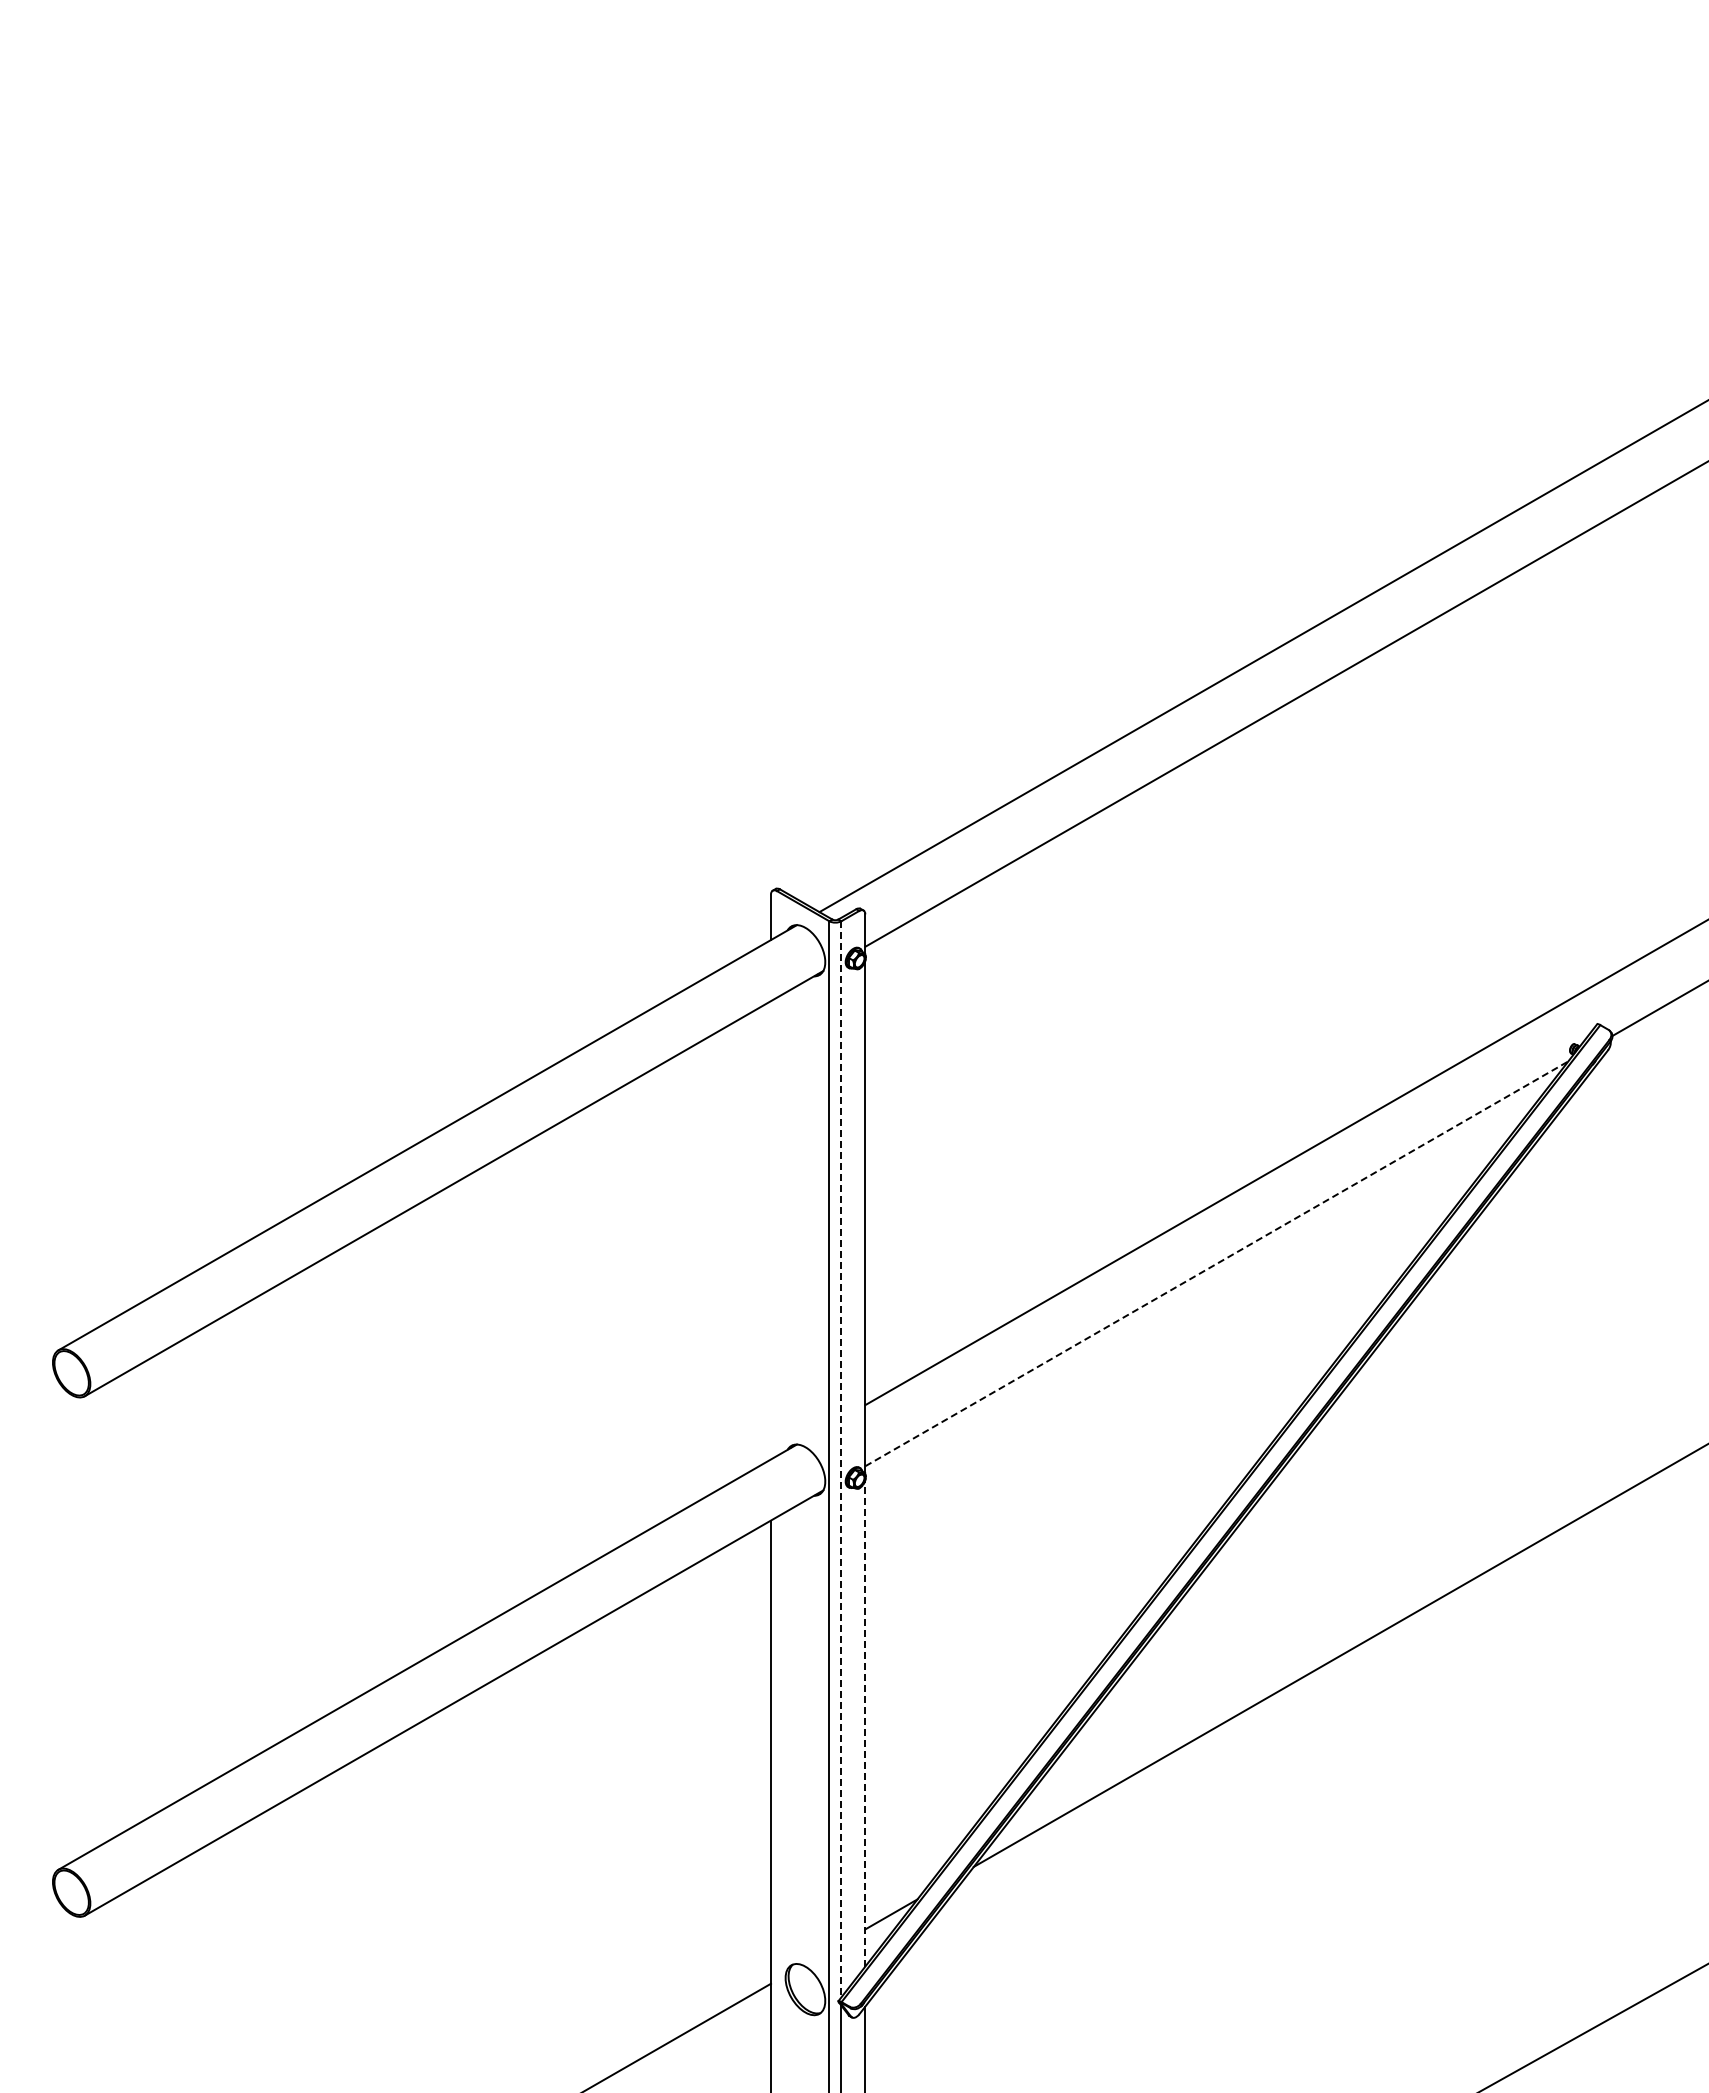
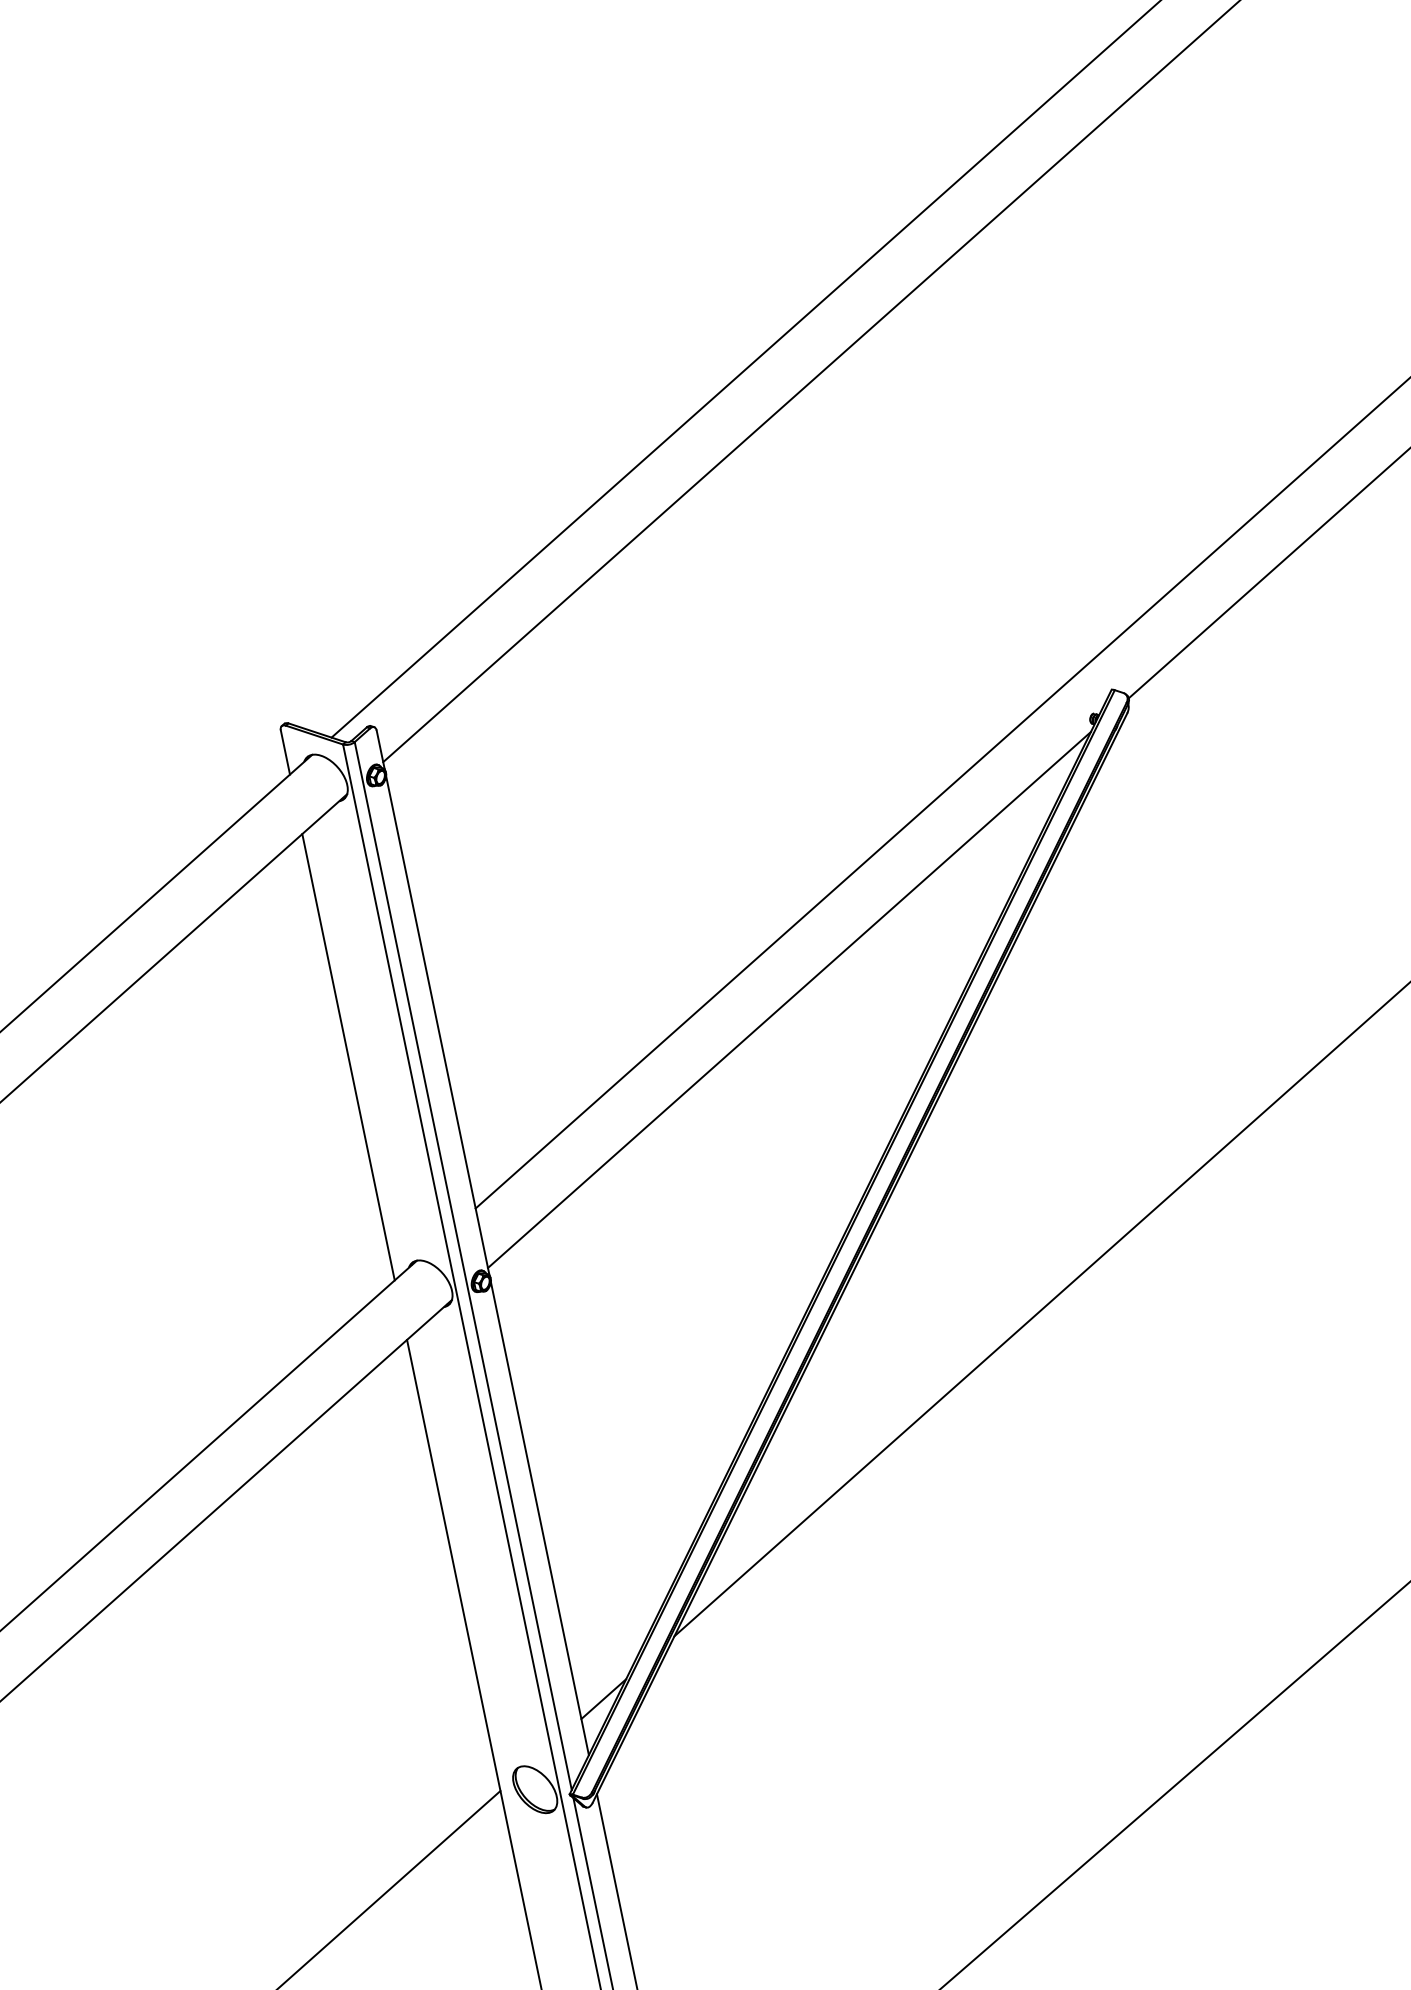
line: (771, 1230) -> (349, 1057), added
line: (1216, 1263) -> (789, 999), dashed -> solid
line: (841, 1459) -> (463, 1266), dashed -> solid
line: (865, 1723) -> (540, 1518), dashed -> solid

